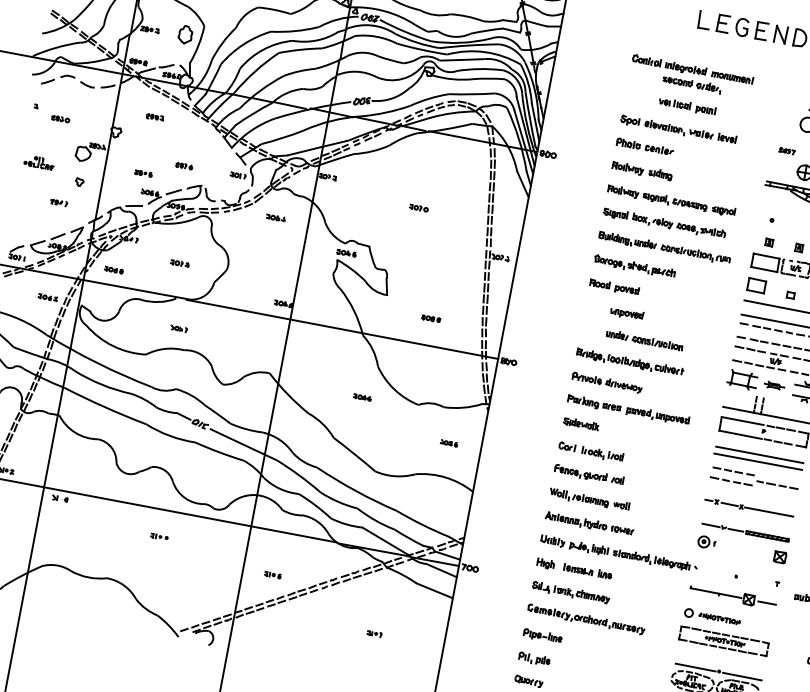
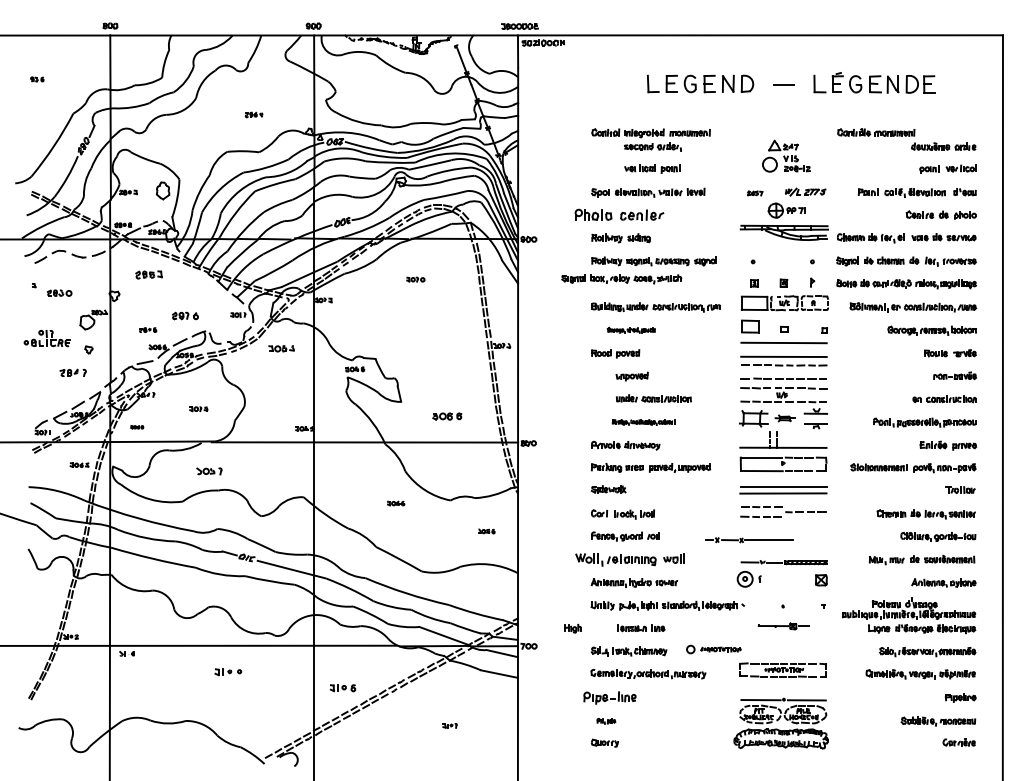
part: (154, 117) -> (148, 274), size x1.6
part: (60, 119) -> (59, 293), size x1.4
part: (645, 146) -> (619, 214), size x1.6
part: (38, 162) -> (46, 338), size x1.6
part: (184, 165) -> (185, 315), size x1.6
part: (58, 203) -> (72, 373), size x1.6
part: (418, 208) -> (415, 279), moved
part: (275, 217) -> (281, 348), size x1.4
part: (664, 223) -> (621, 279), moved
part: (635, 266) -> (631, 330), size x0.6
part: (113, 270) -> (136, 427), size x0.7
part: (430, 318) -> (446, 416), size x1.6
part: (179, 328) -> (209, 470), size x1.6
part: (629, 362) -> (643, 422), size x0.6
part: (588, 500) -> (629, 560), size x1.4
part: (749, 508) -> (749, 540), moved
part: (159, 537) -> (228, 672), size x1.6
part: (706, 542) -> (748, 579), size x1.4
part: (545, 563) -> (572, 628), moved
part: (272, 575) -> (342, 688), size x1.6
part: (732, 597) -> (783, 626), size x0.6
part: (712, 617) -> (713, 649), moved
part: (543, 635) -> (610, 697), size x1.4
part: (534, 659) -> (606, 721), size x0.6

